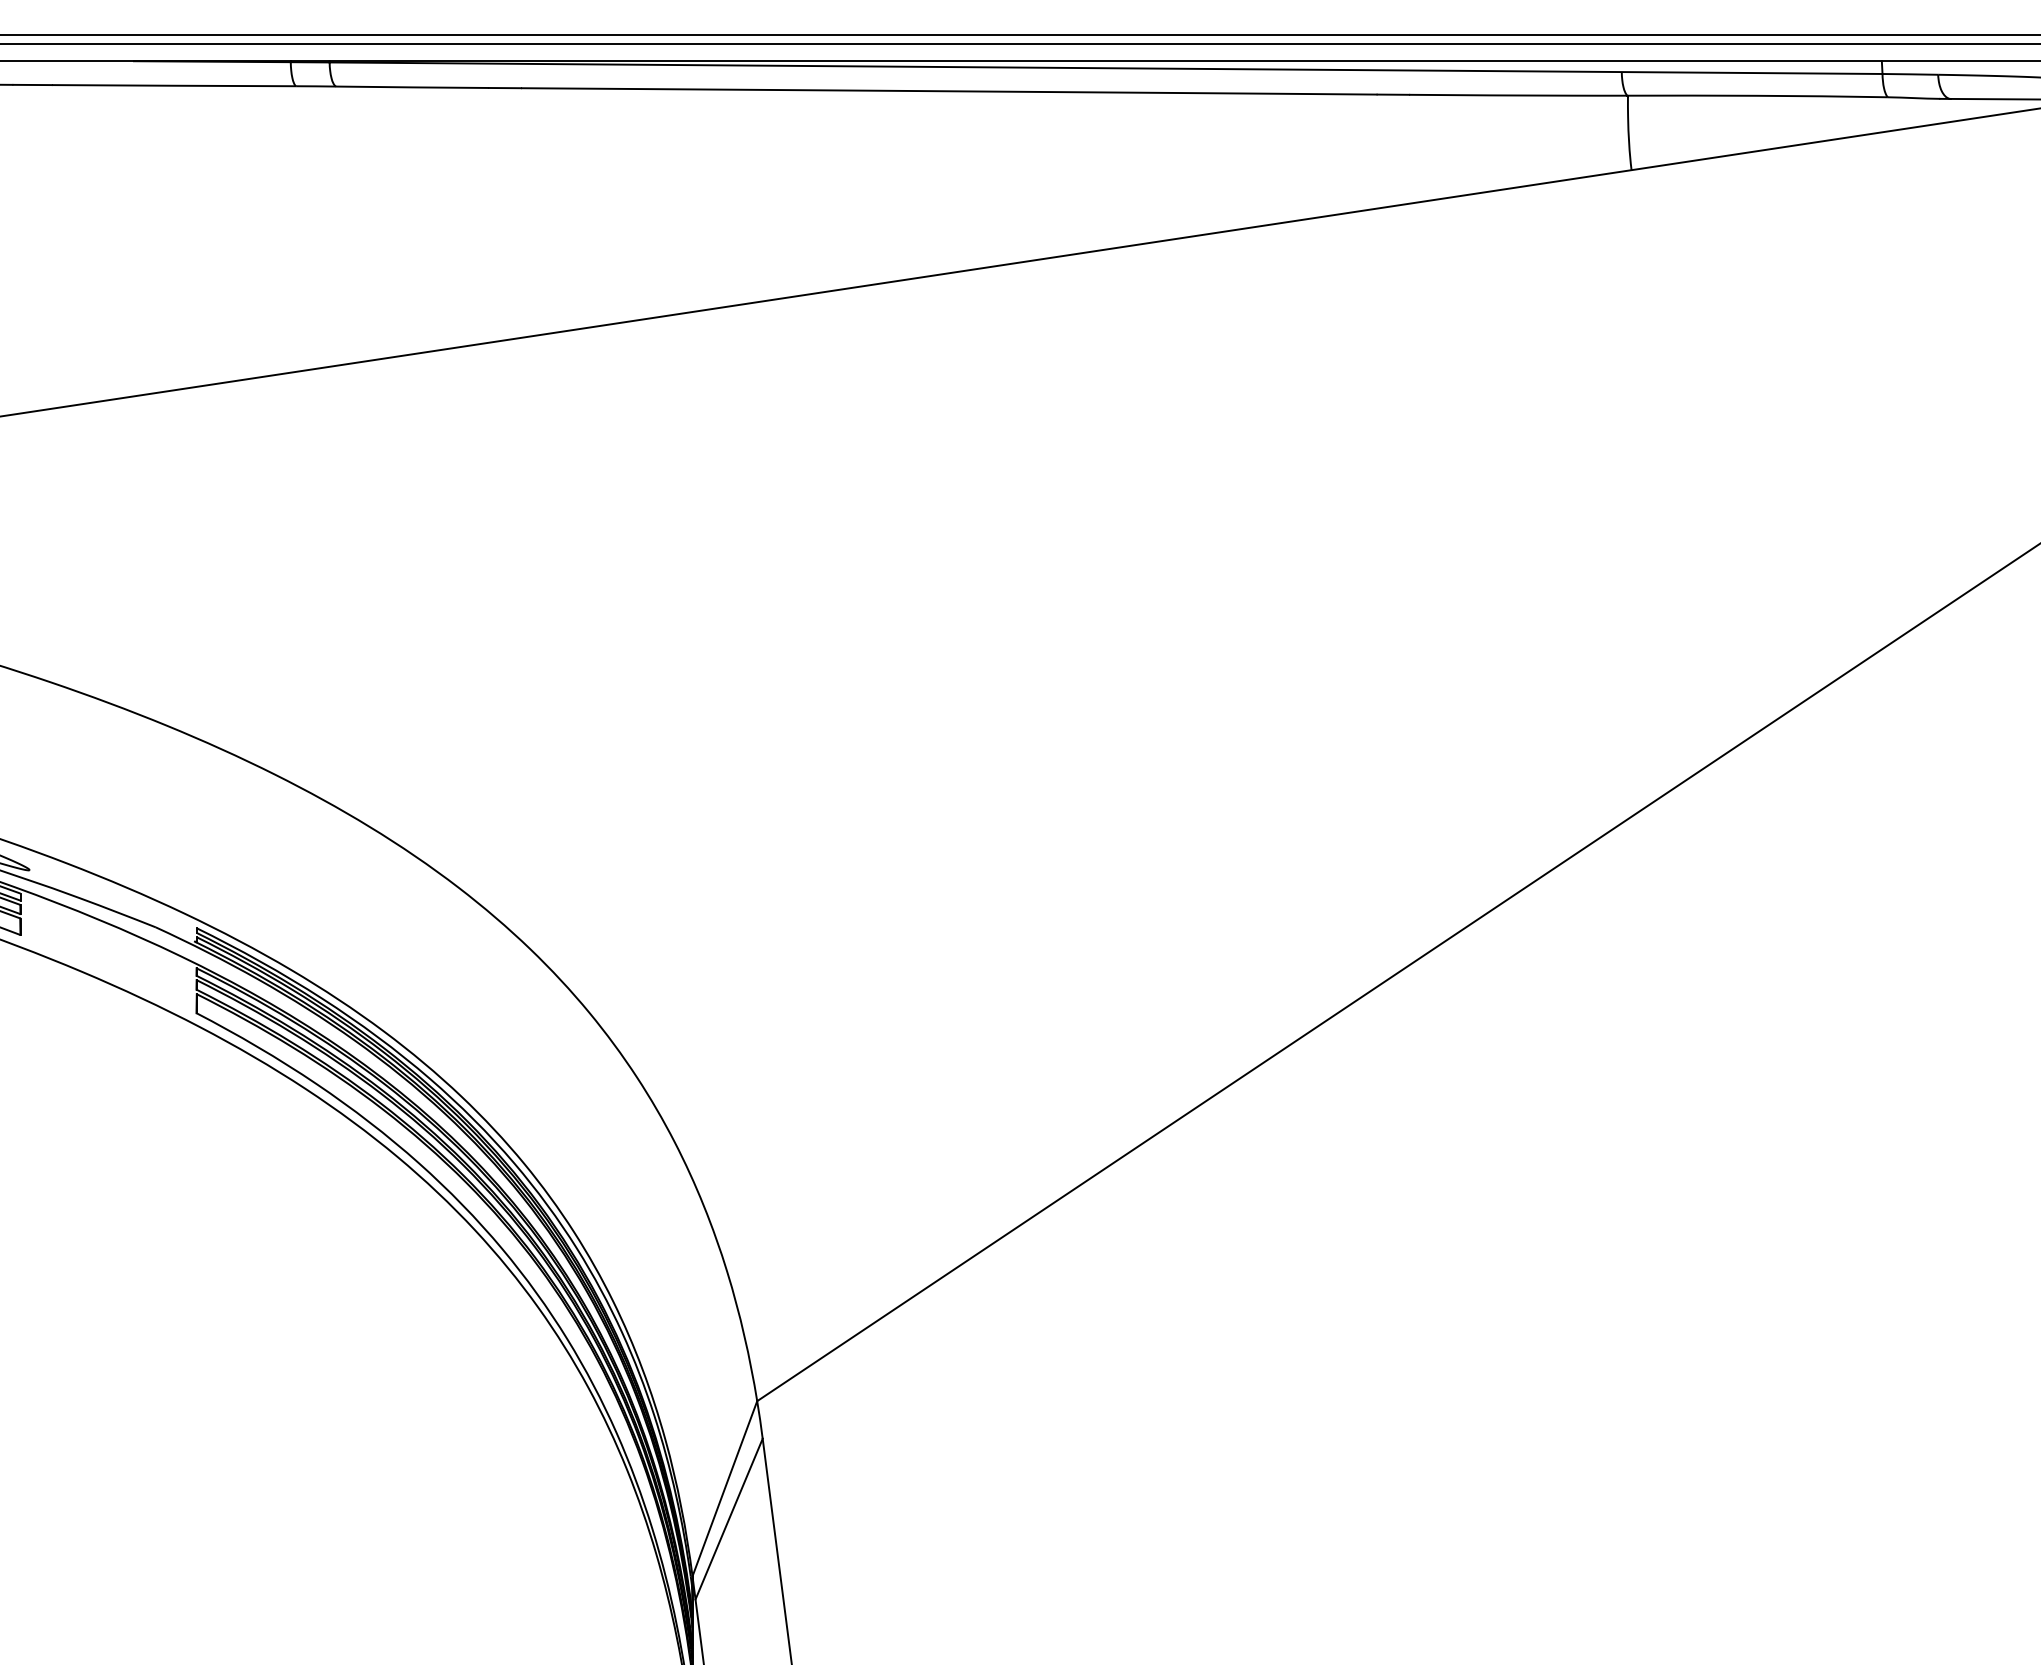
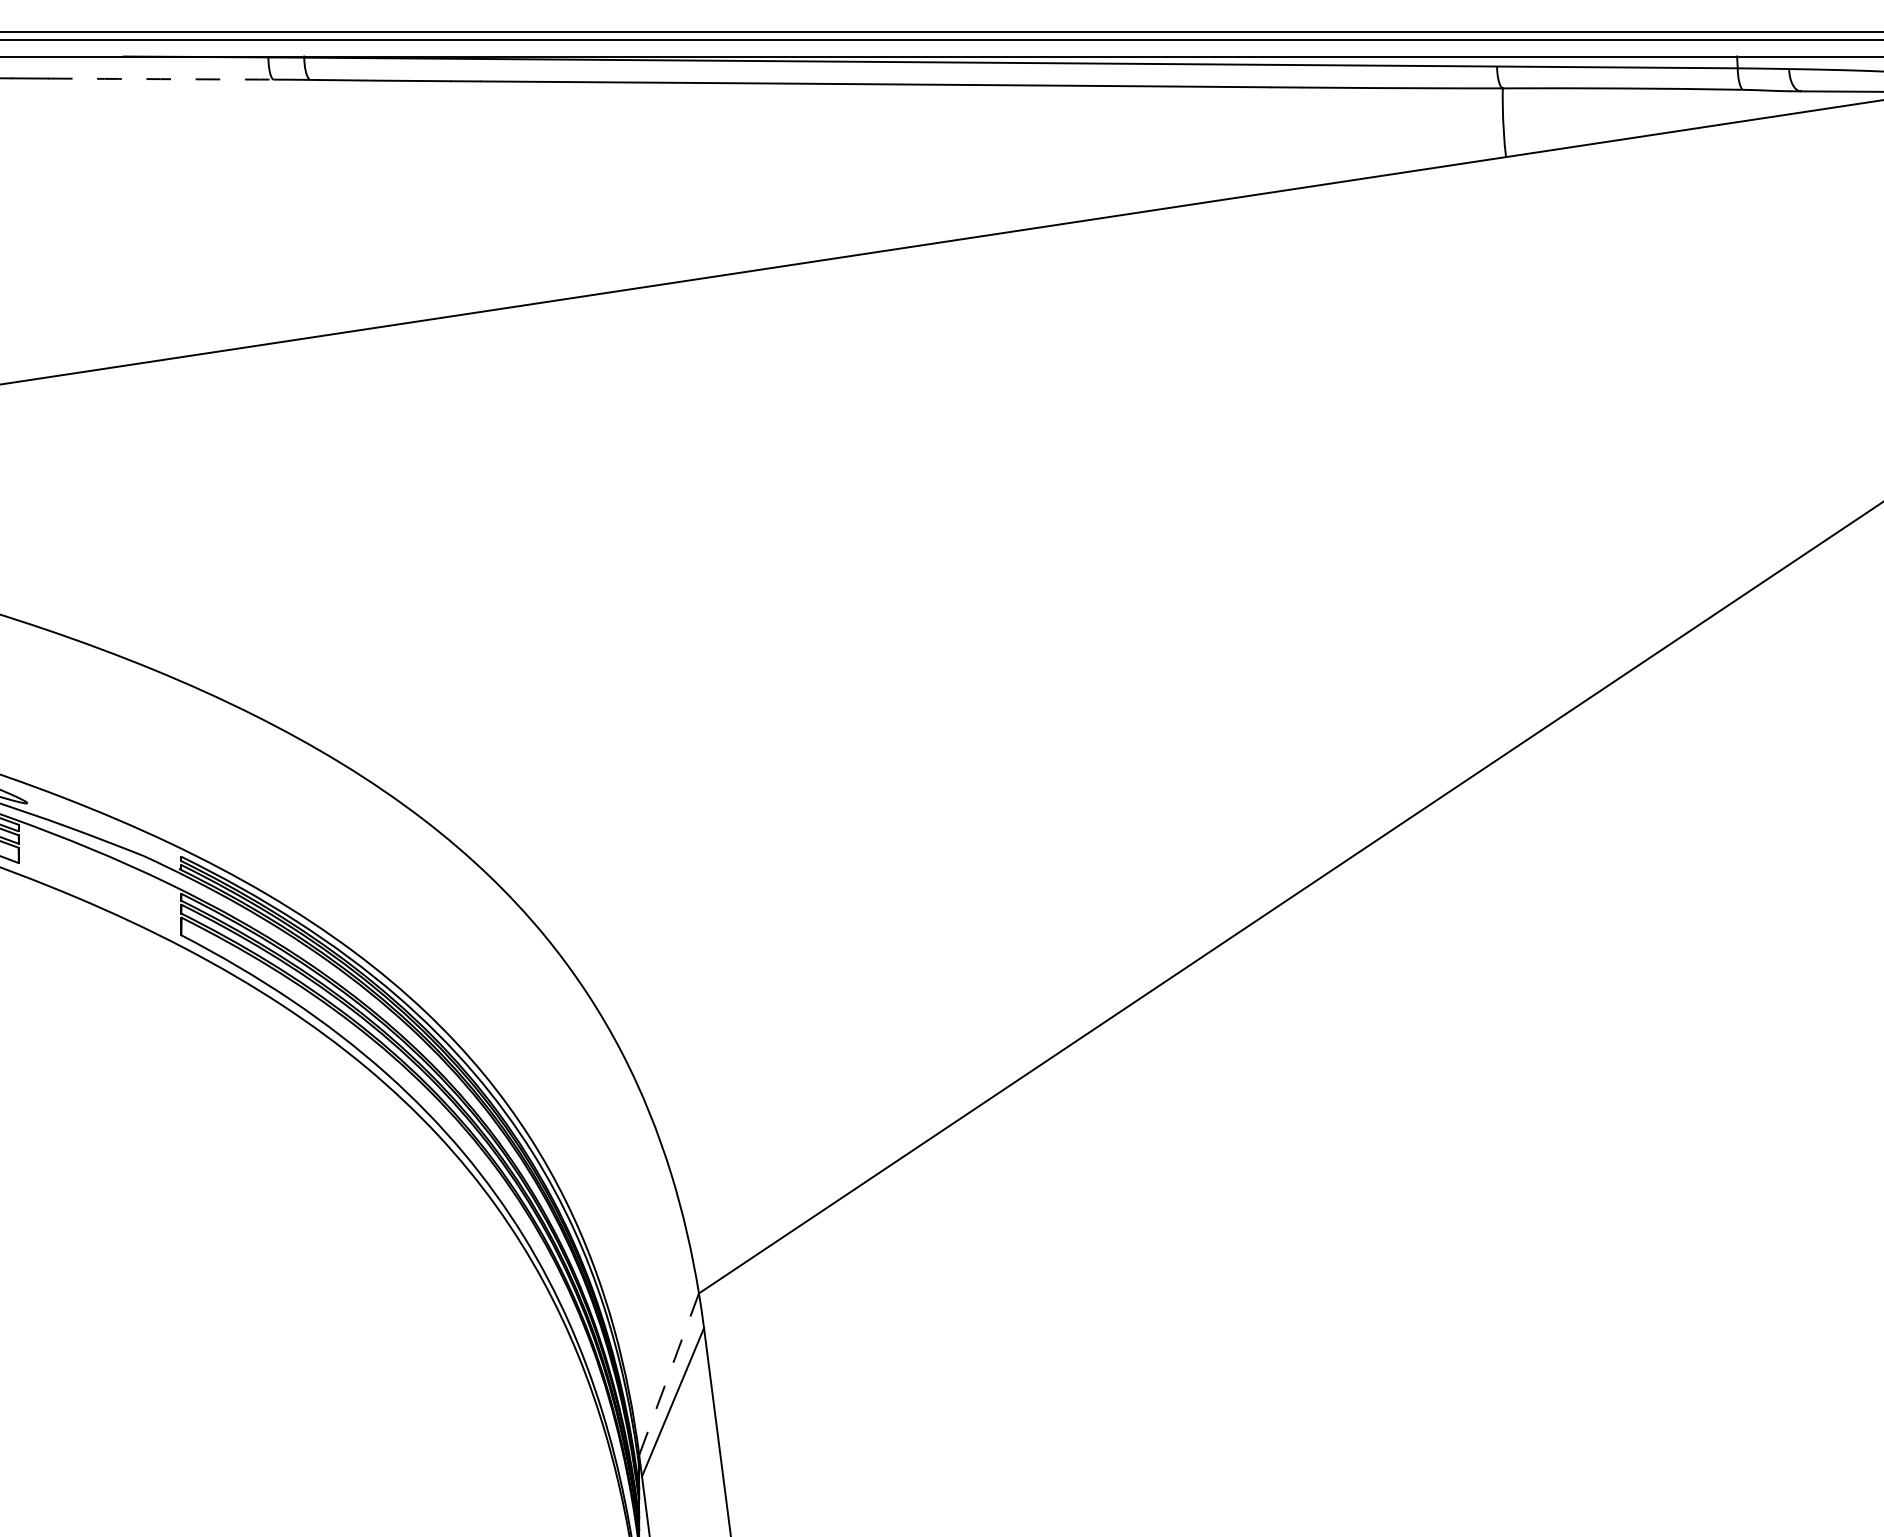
arc: (174, 85) -> (161, 78), solid -> dashed
line: (724, 1489) -> (668, 1374), solid -> dashed

